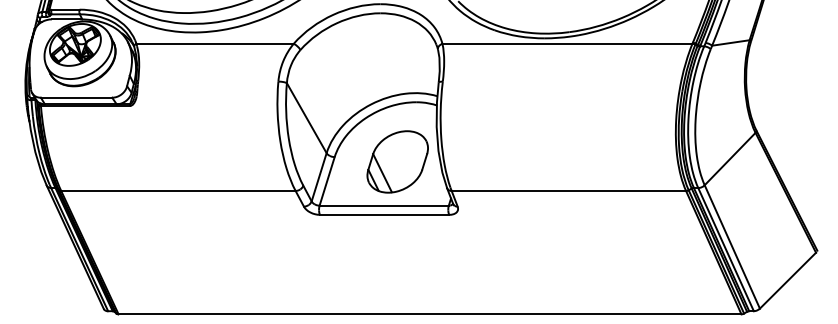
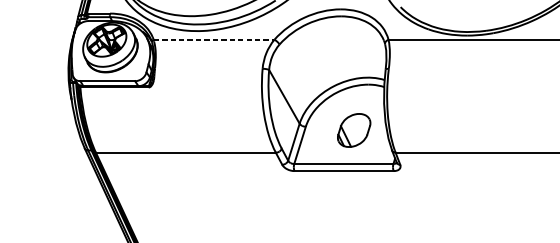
line: (215, 43) -> (214, 39), solid -> dashed
part: (397, 161) -> (354, 130), size x0.7

